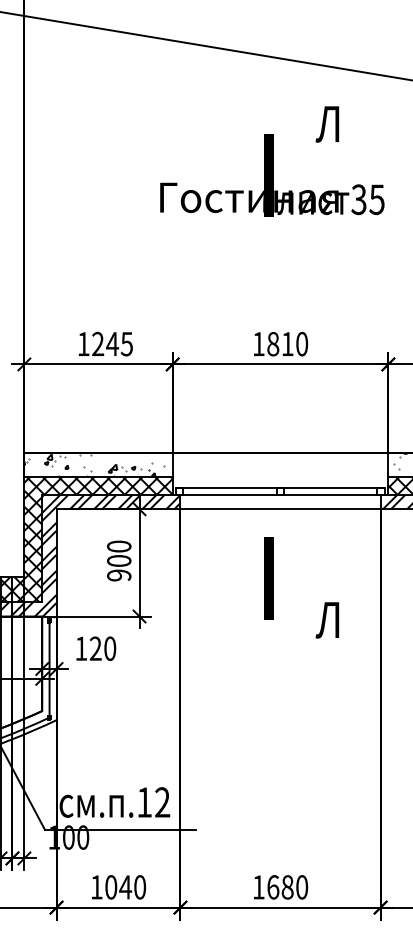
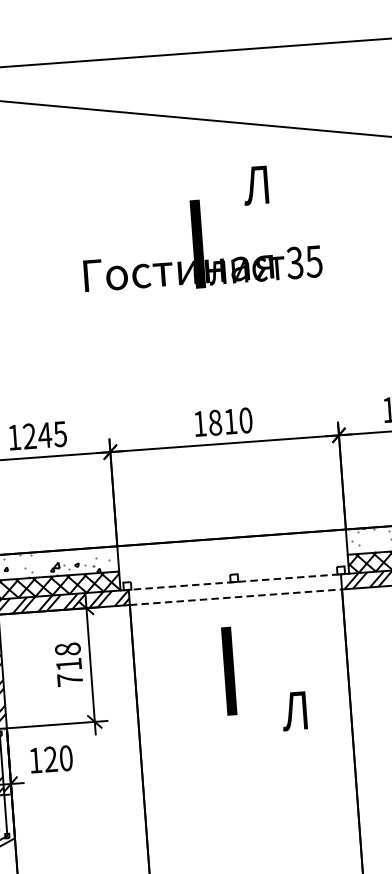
line: (279, 487) -> (233, 574), removed
line: (280, 494) -> (234, 581), solid -> dashed
line: (281, 509) -> (236, 597), solid -> dashed
text: (119, 560) -> (69, 664), 900 -> 718

